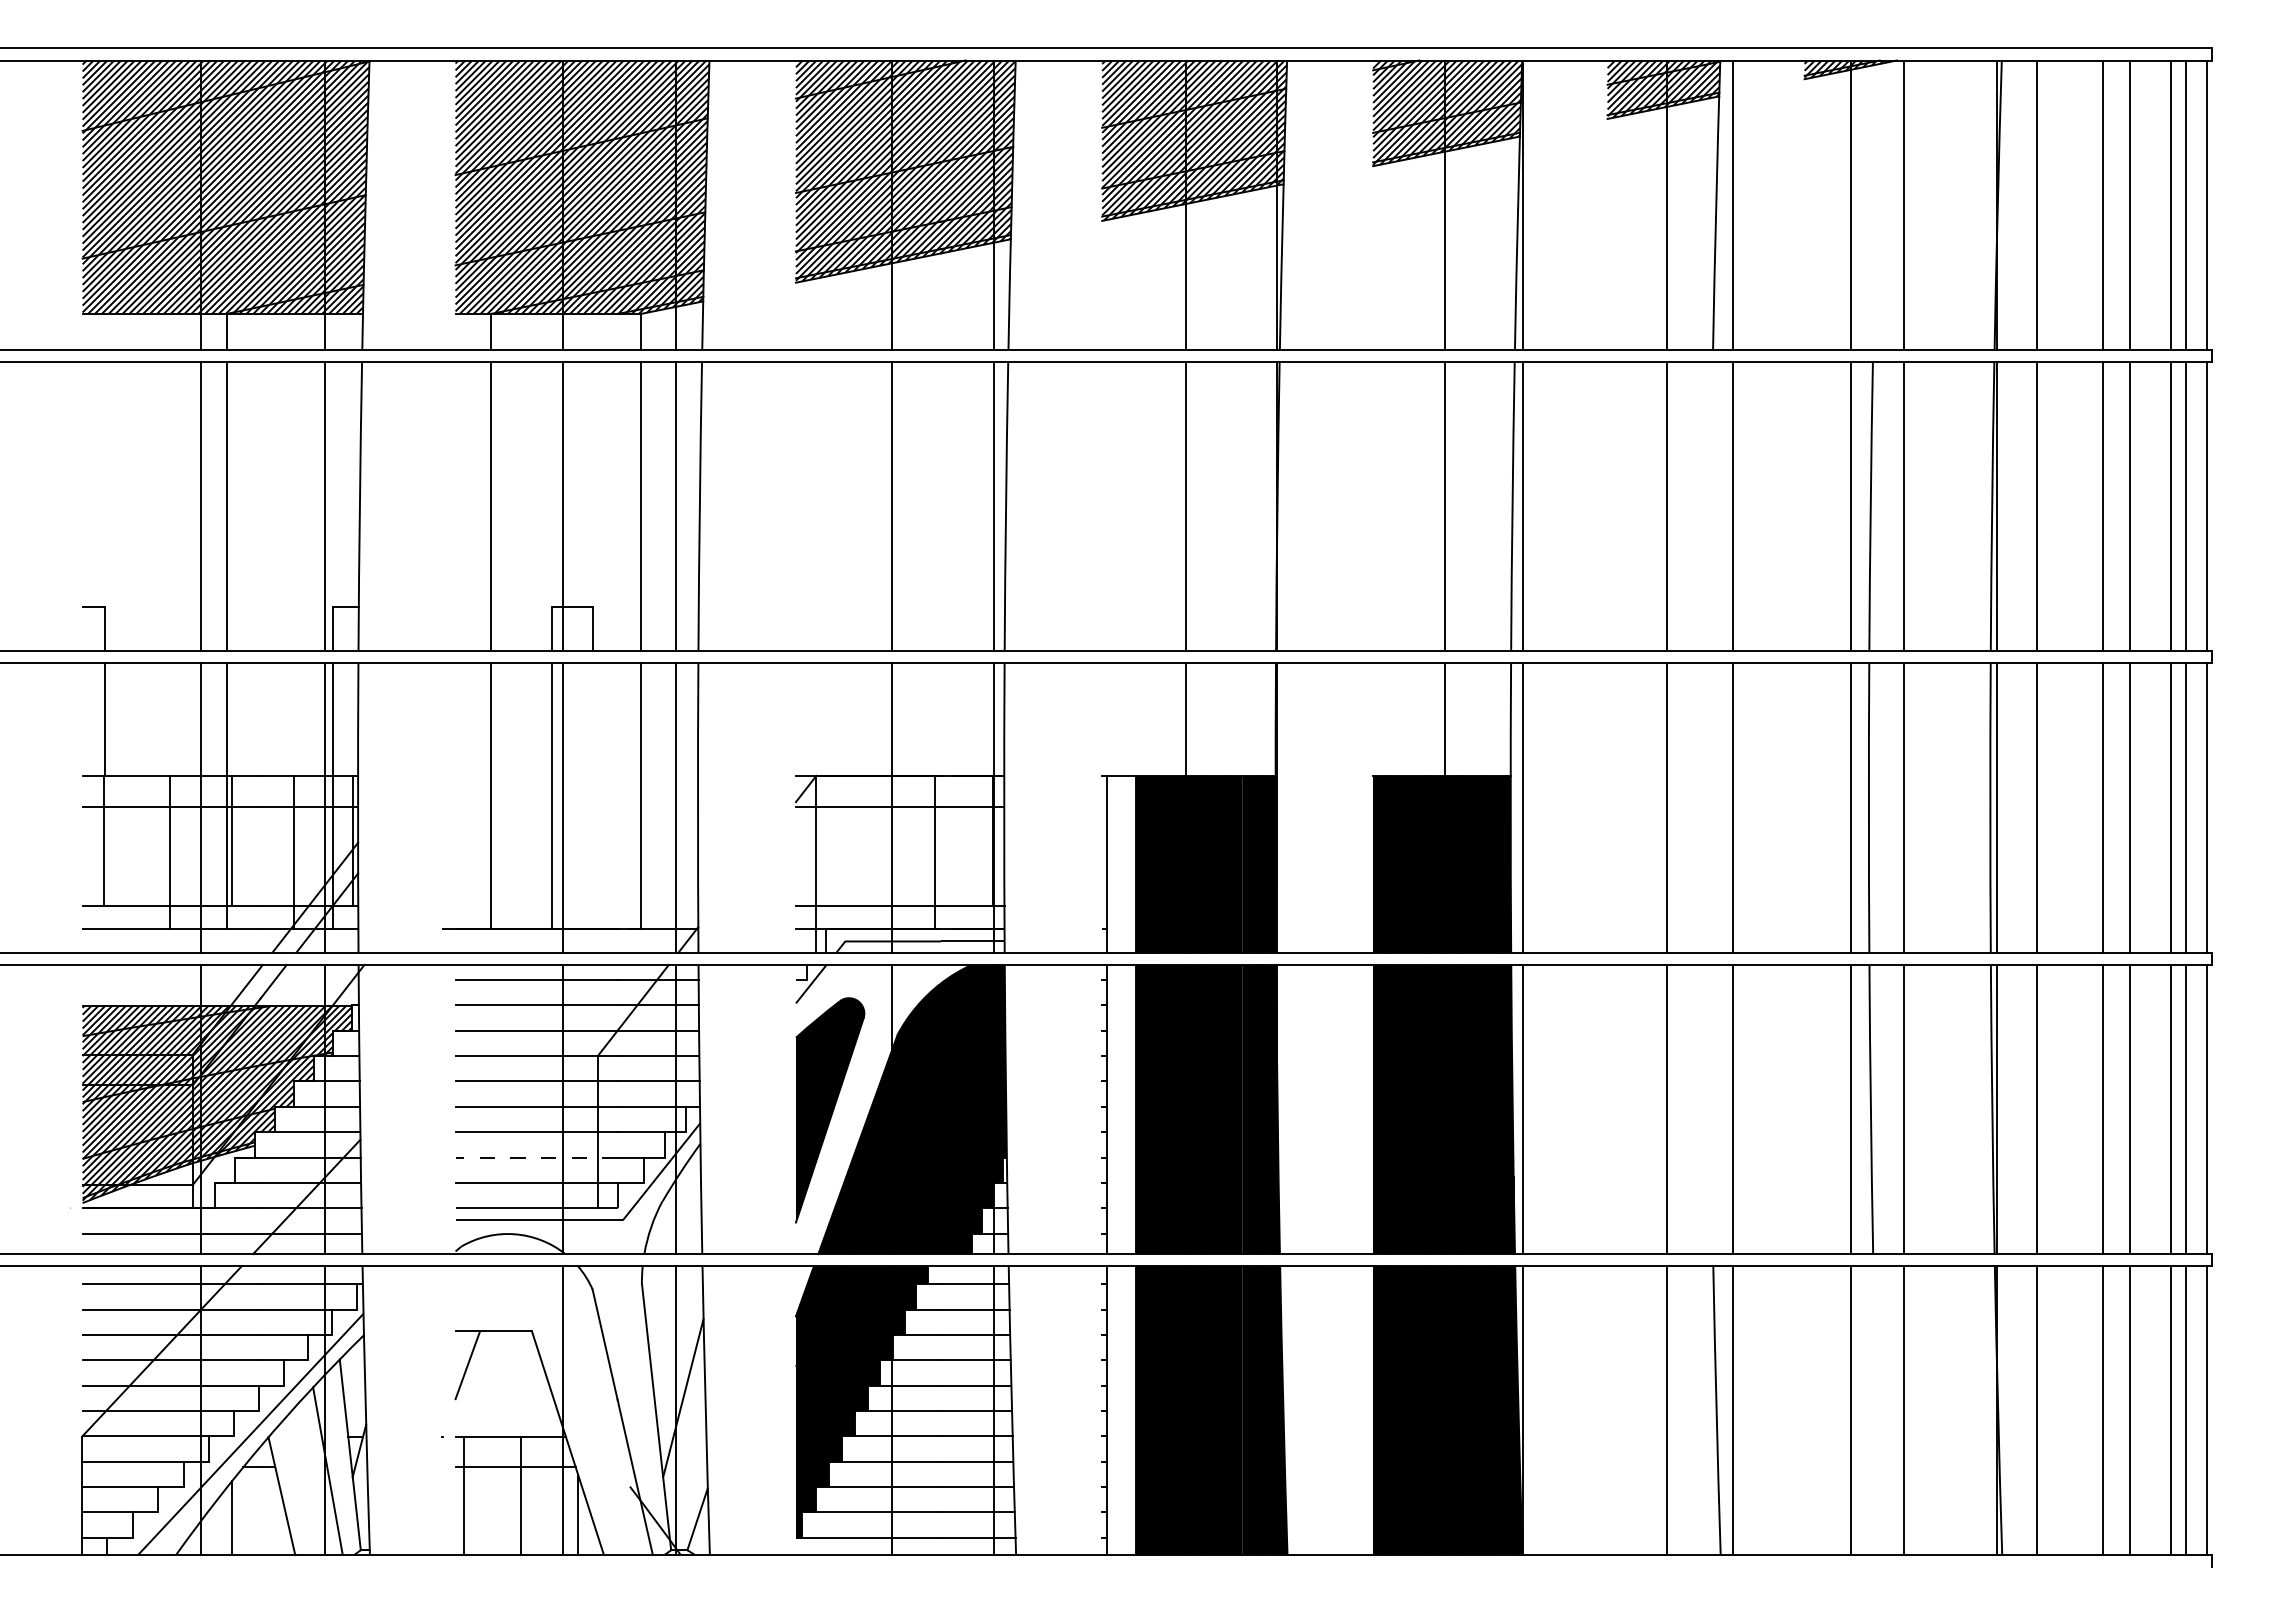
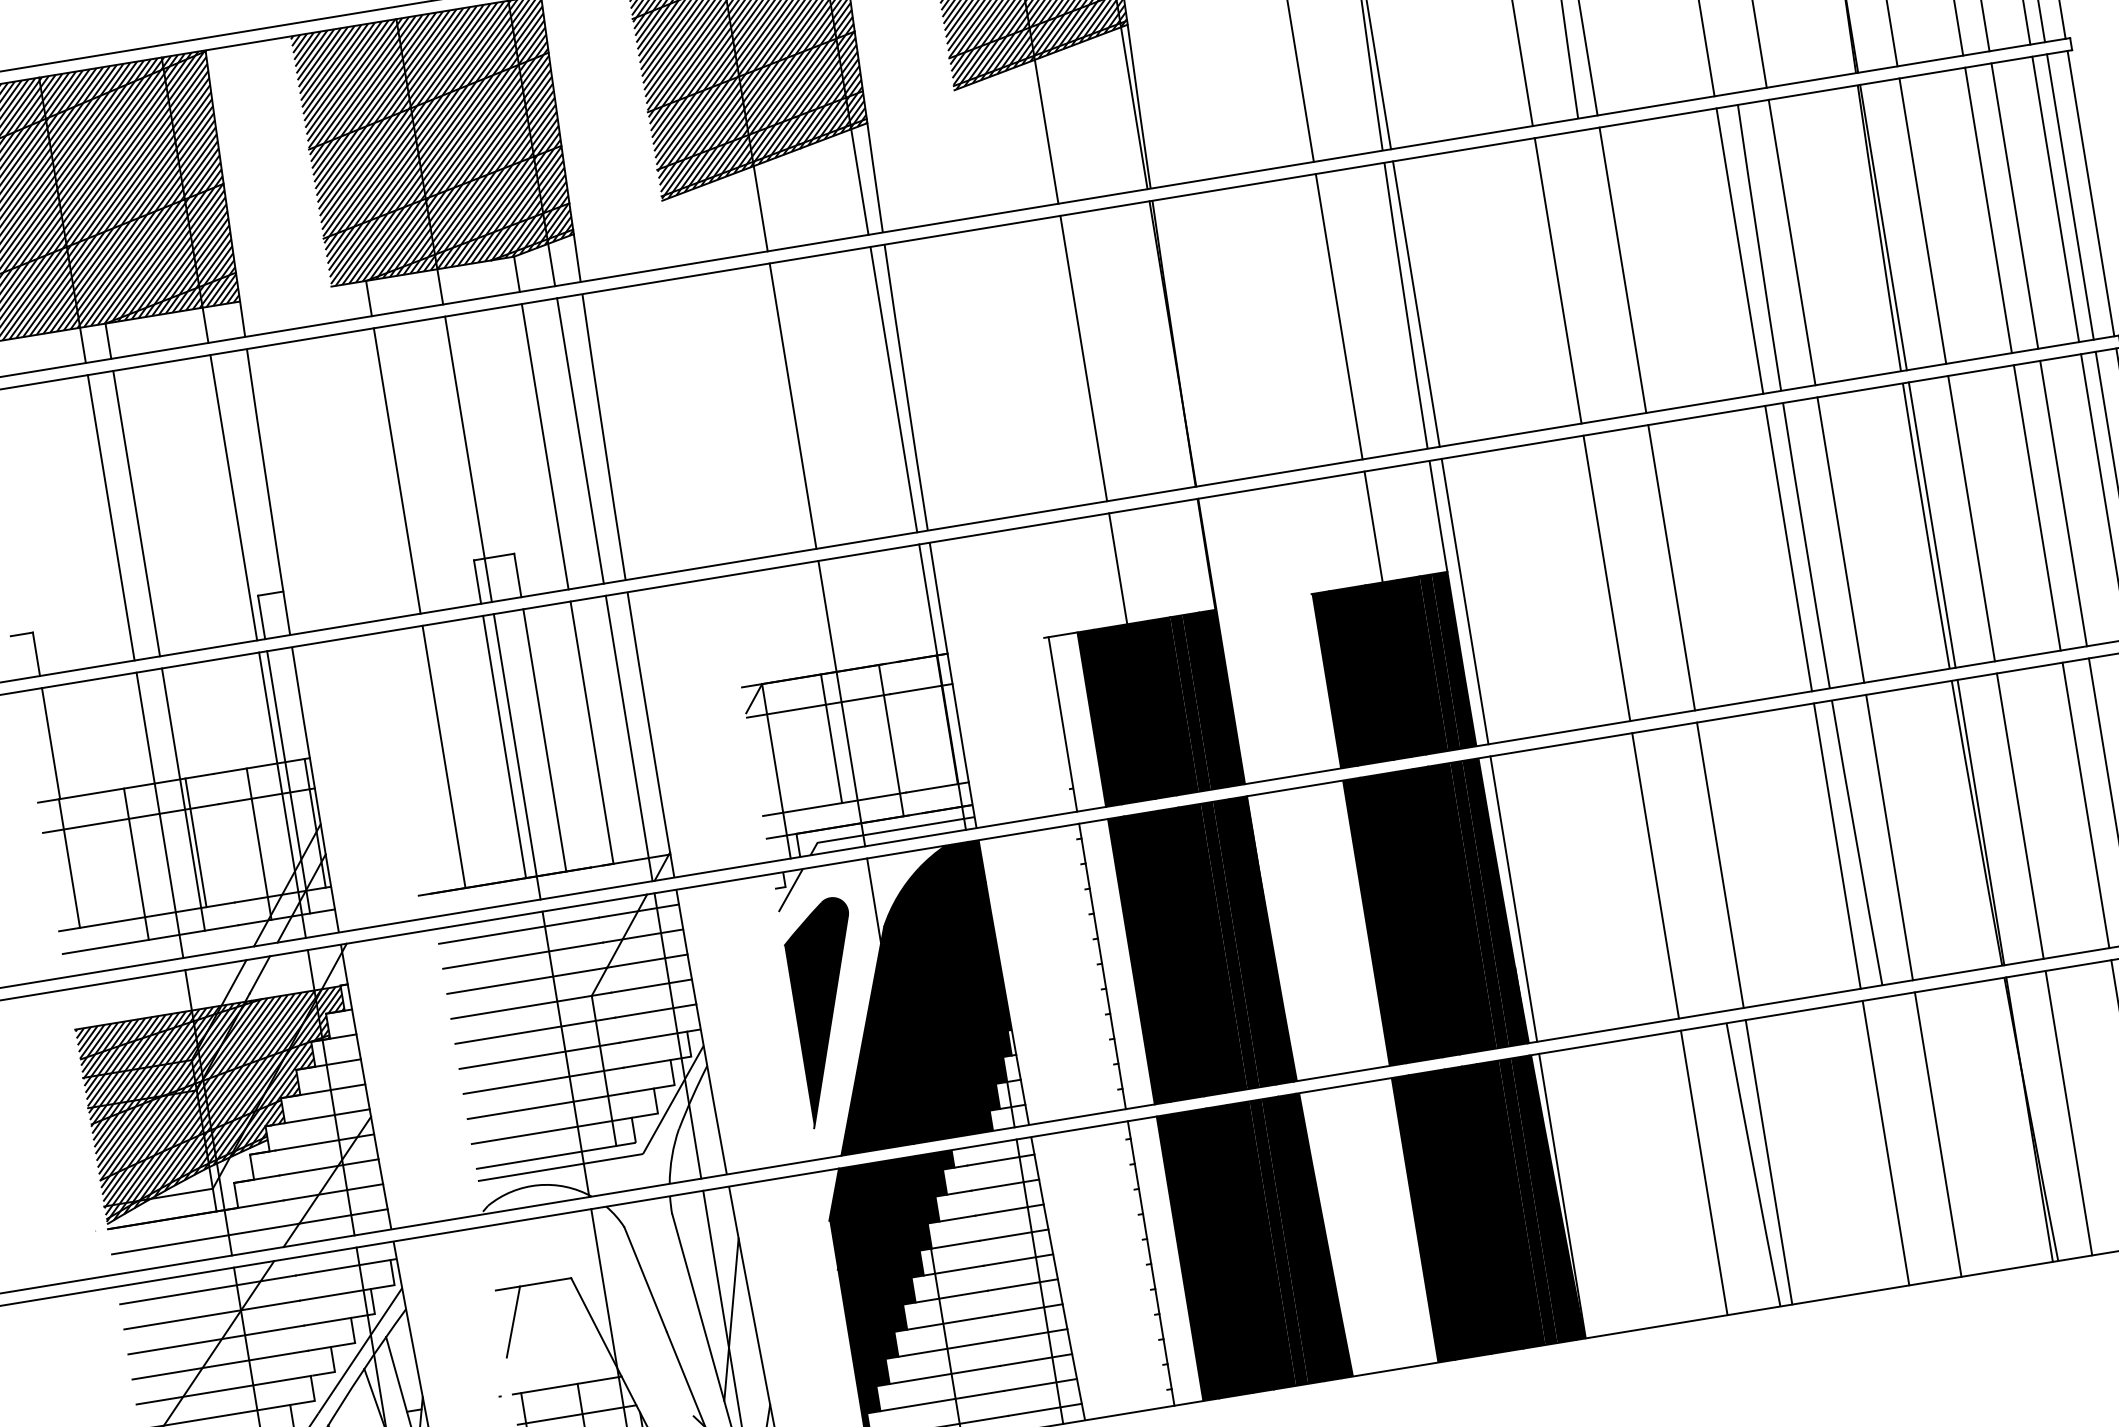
line: (592, 796) -> (544, 740), added
line: (876, 840) -> (831, 738), added
line: (536, 1157) -> (547, 1105), dashed -> solid

